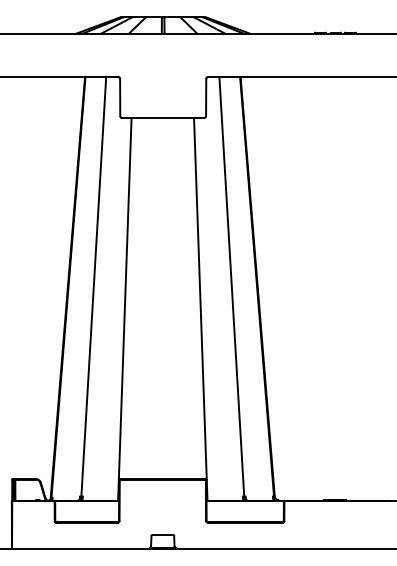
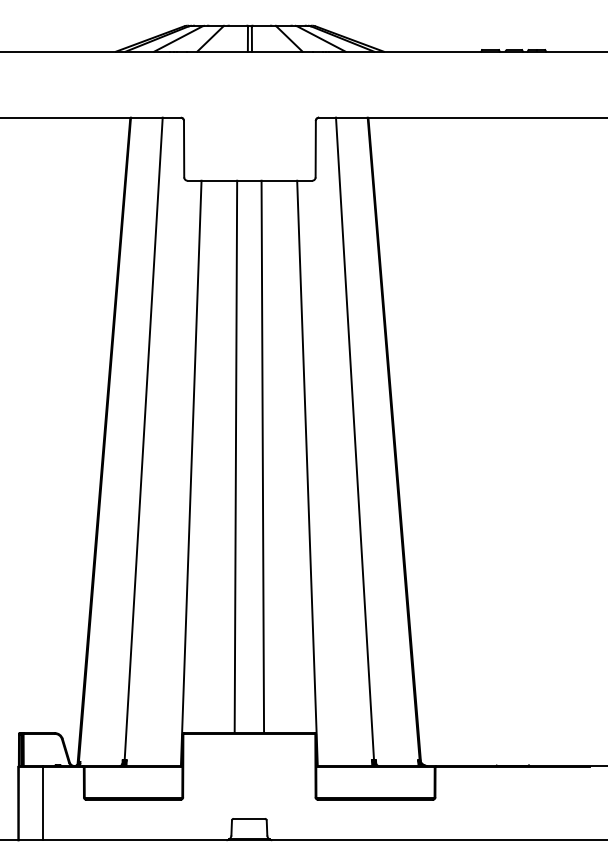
line: (153, 298) -> (235, 456), added
line: (171, 298) -> (262, 456), added
line: (28, 524) -> (43, 802), added

